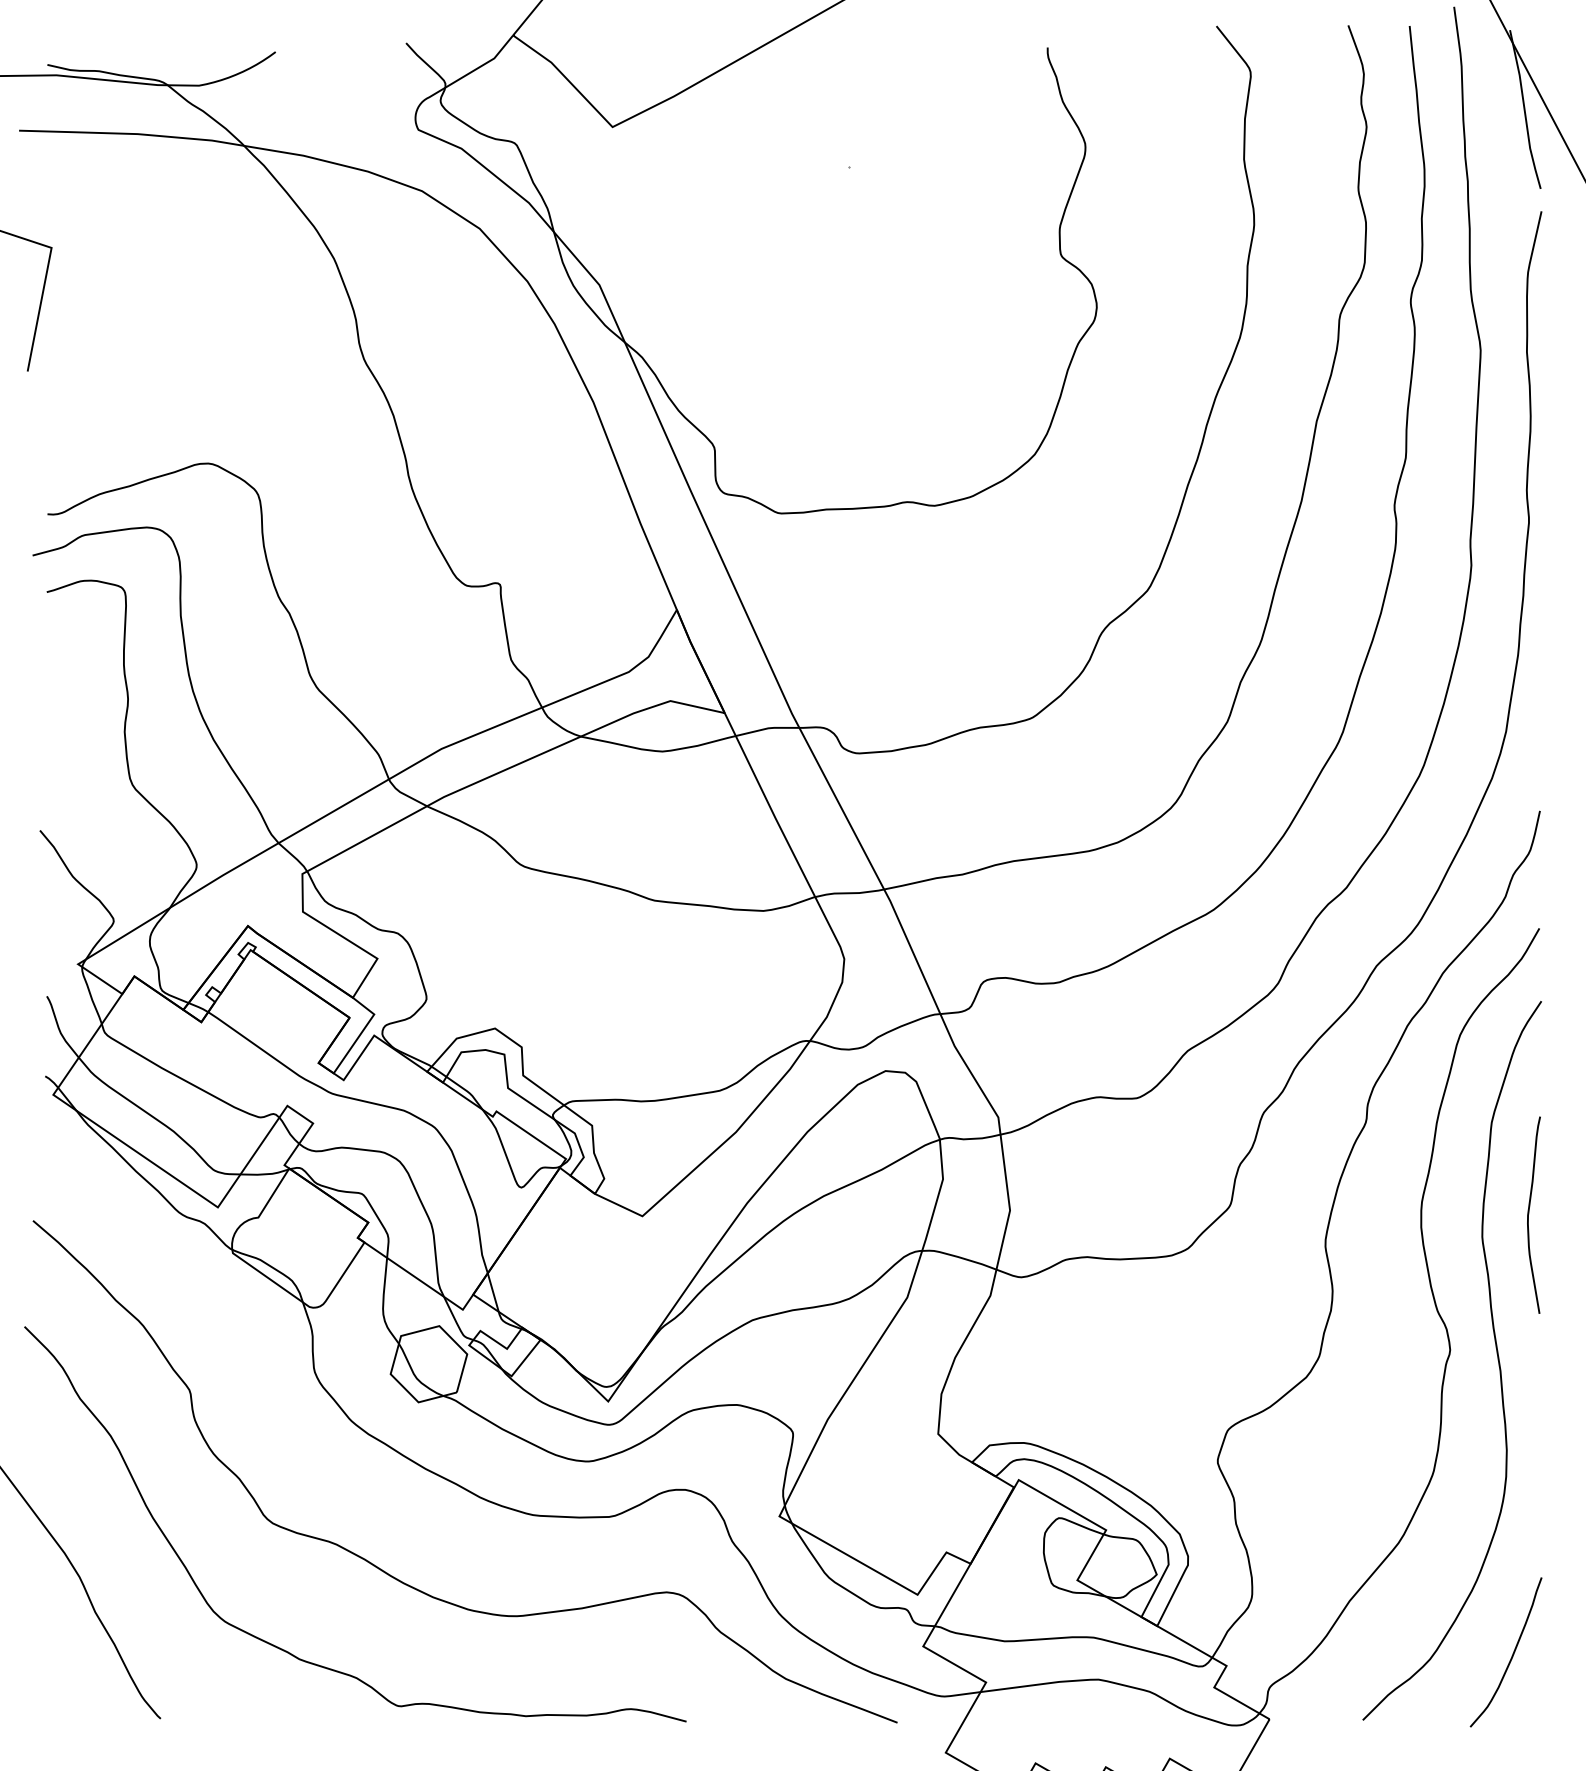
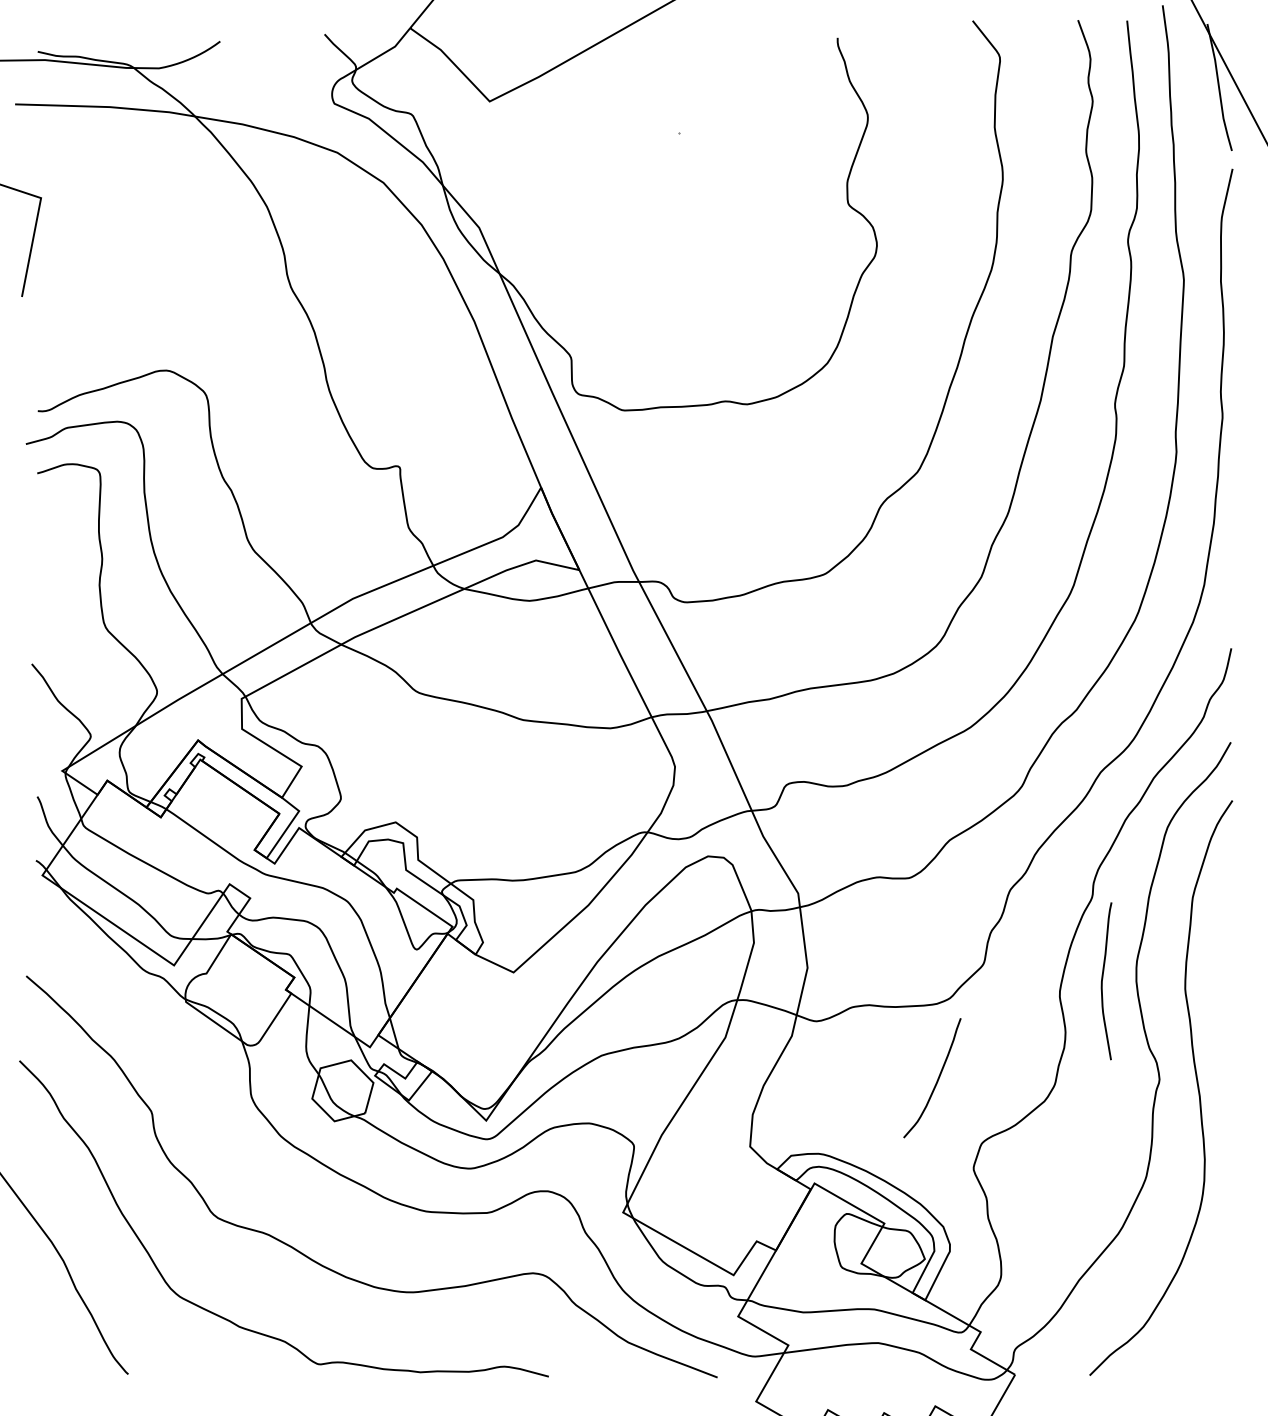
curve: (1529, 1214) -> (1103, 980), moved
curve: (1511, 1655) -> (936, 1080), moved

